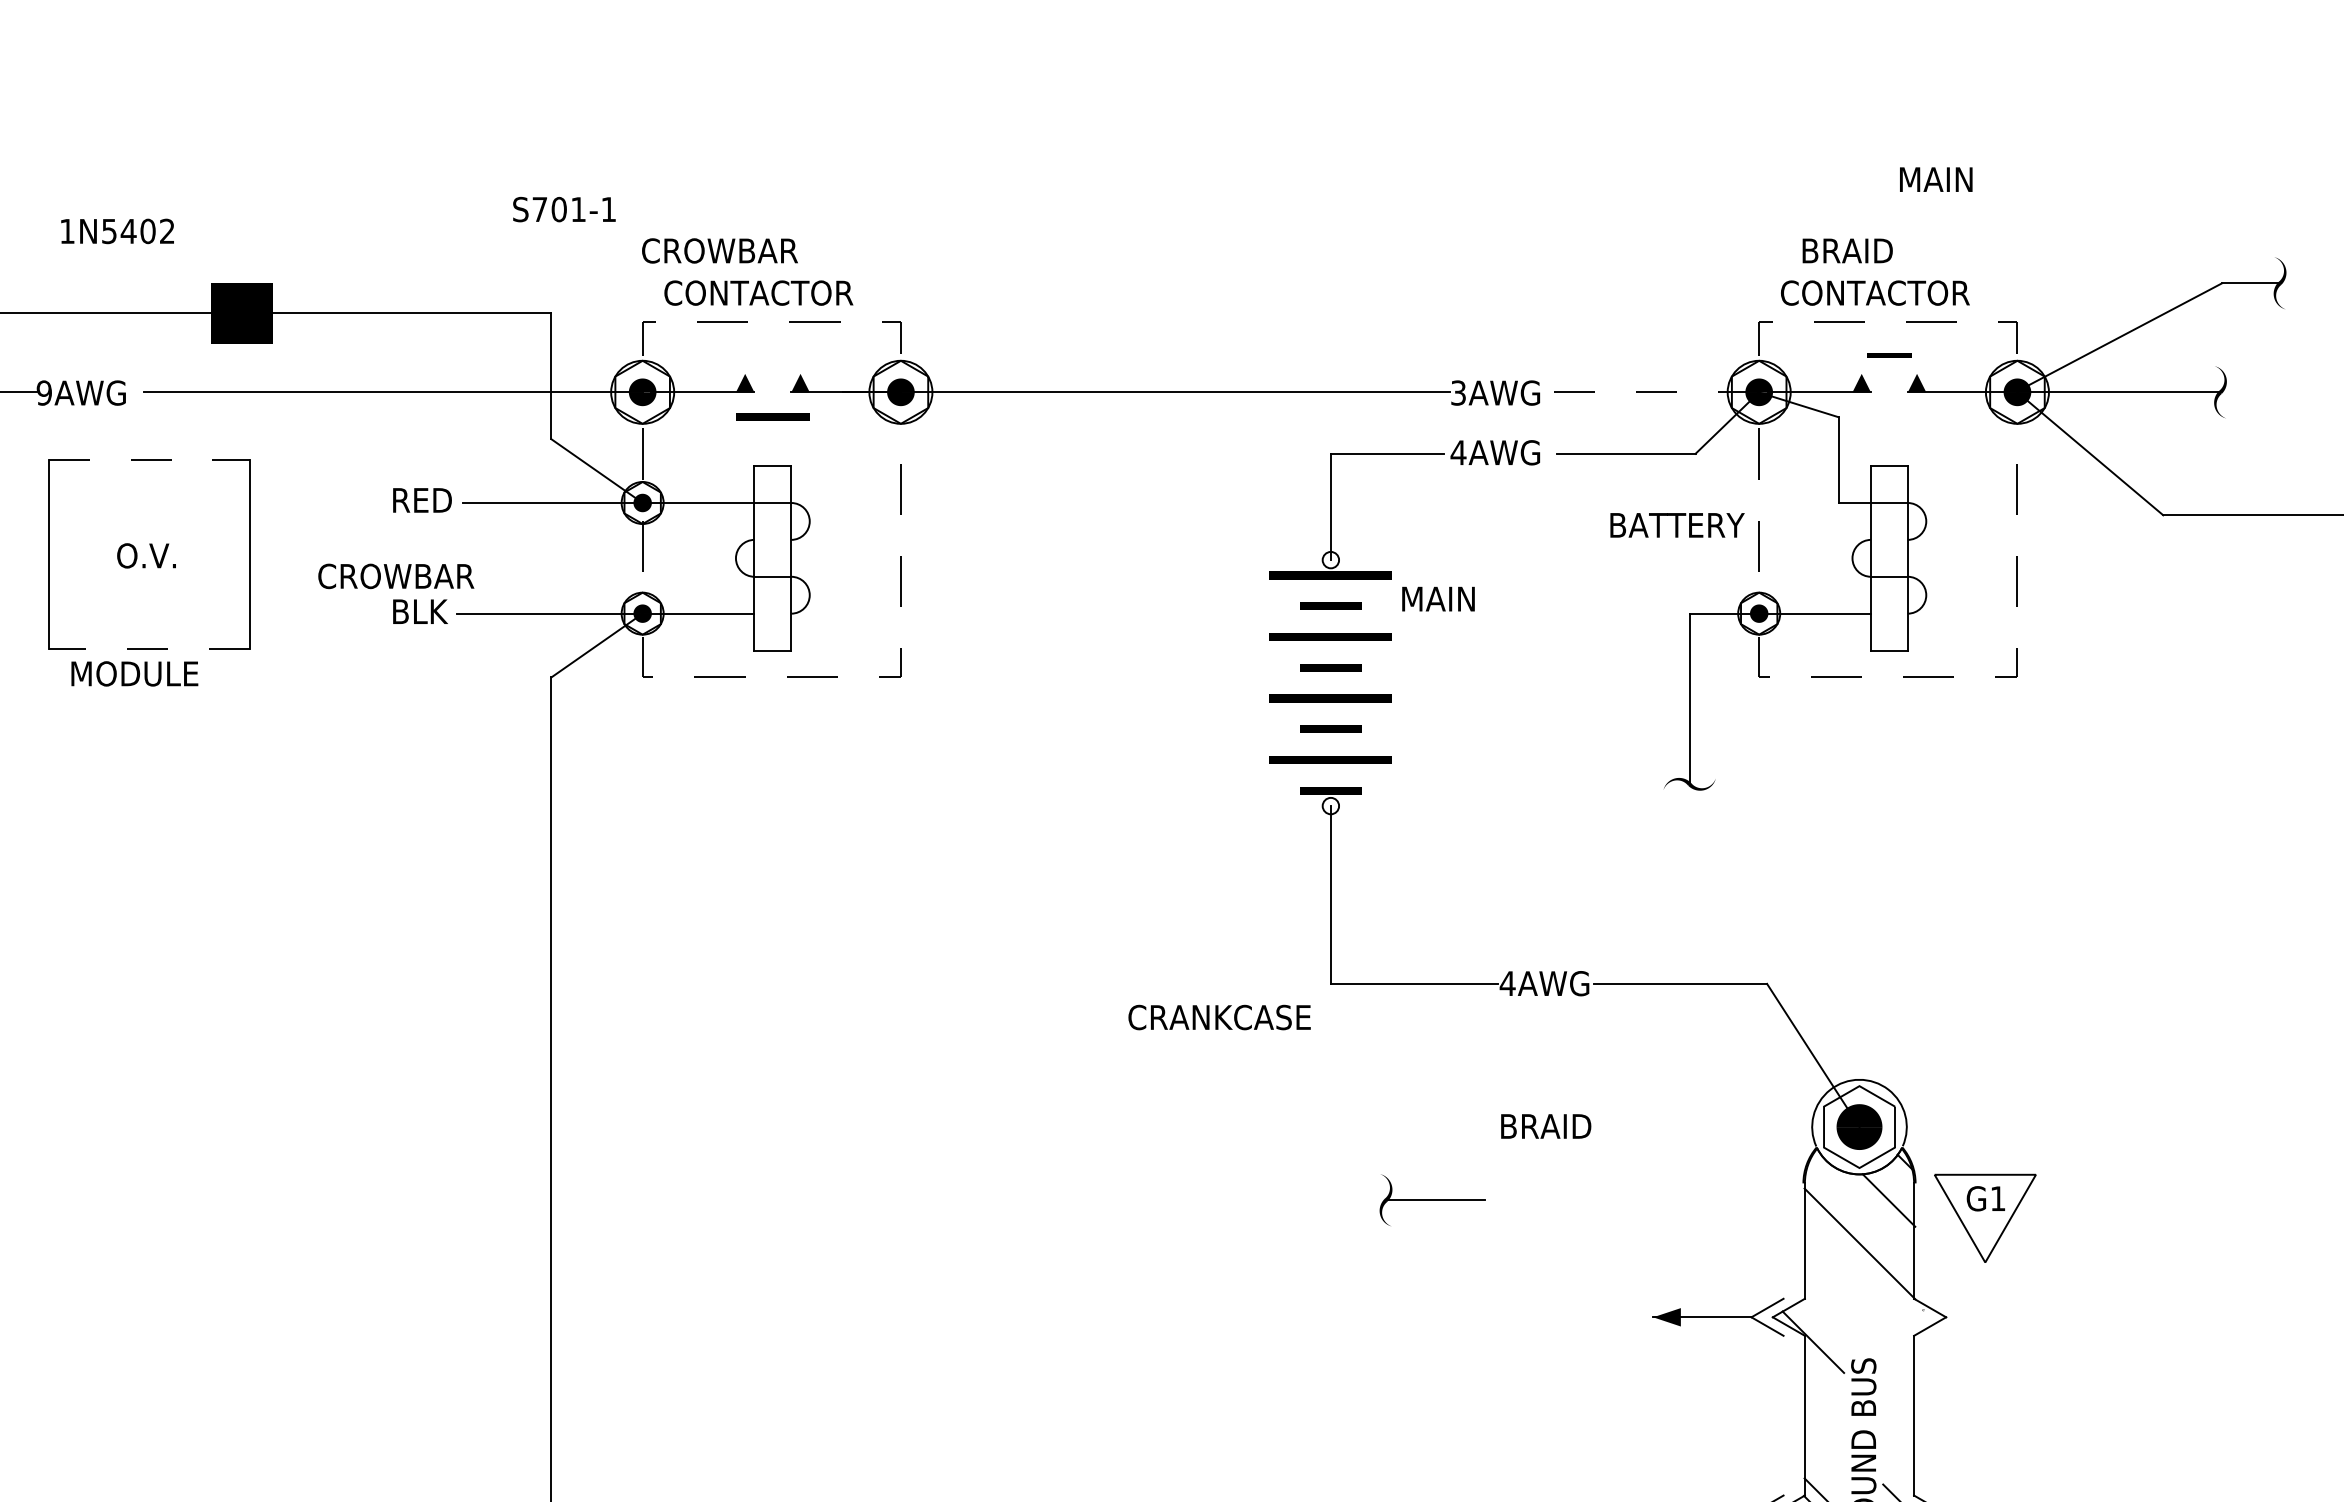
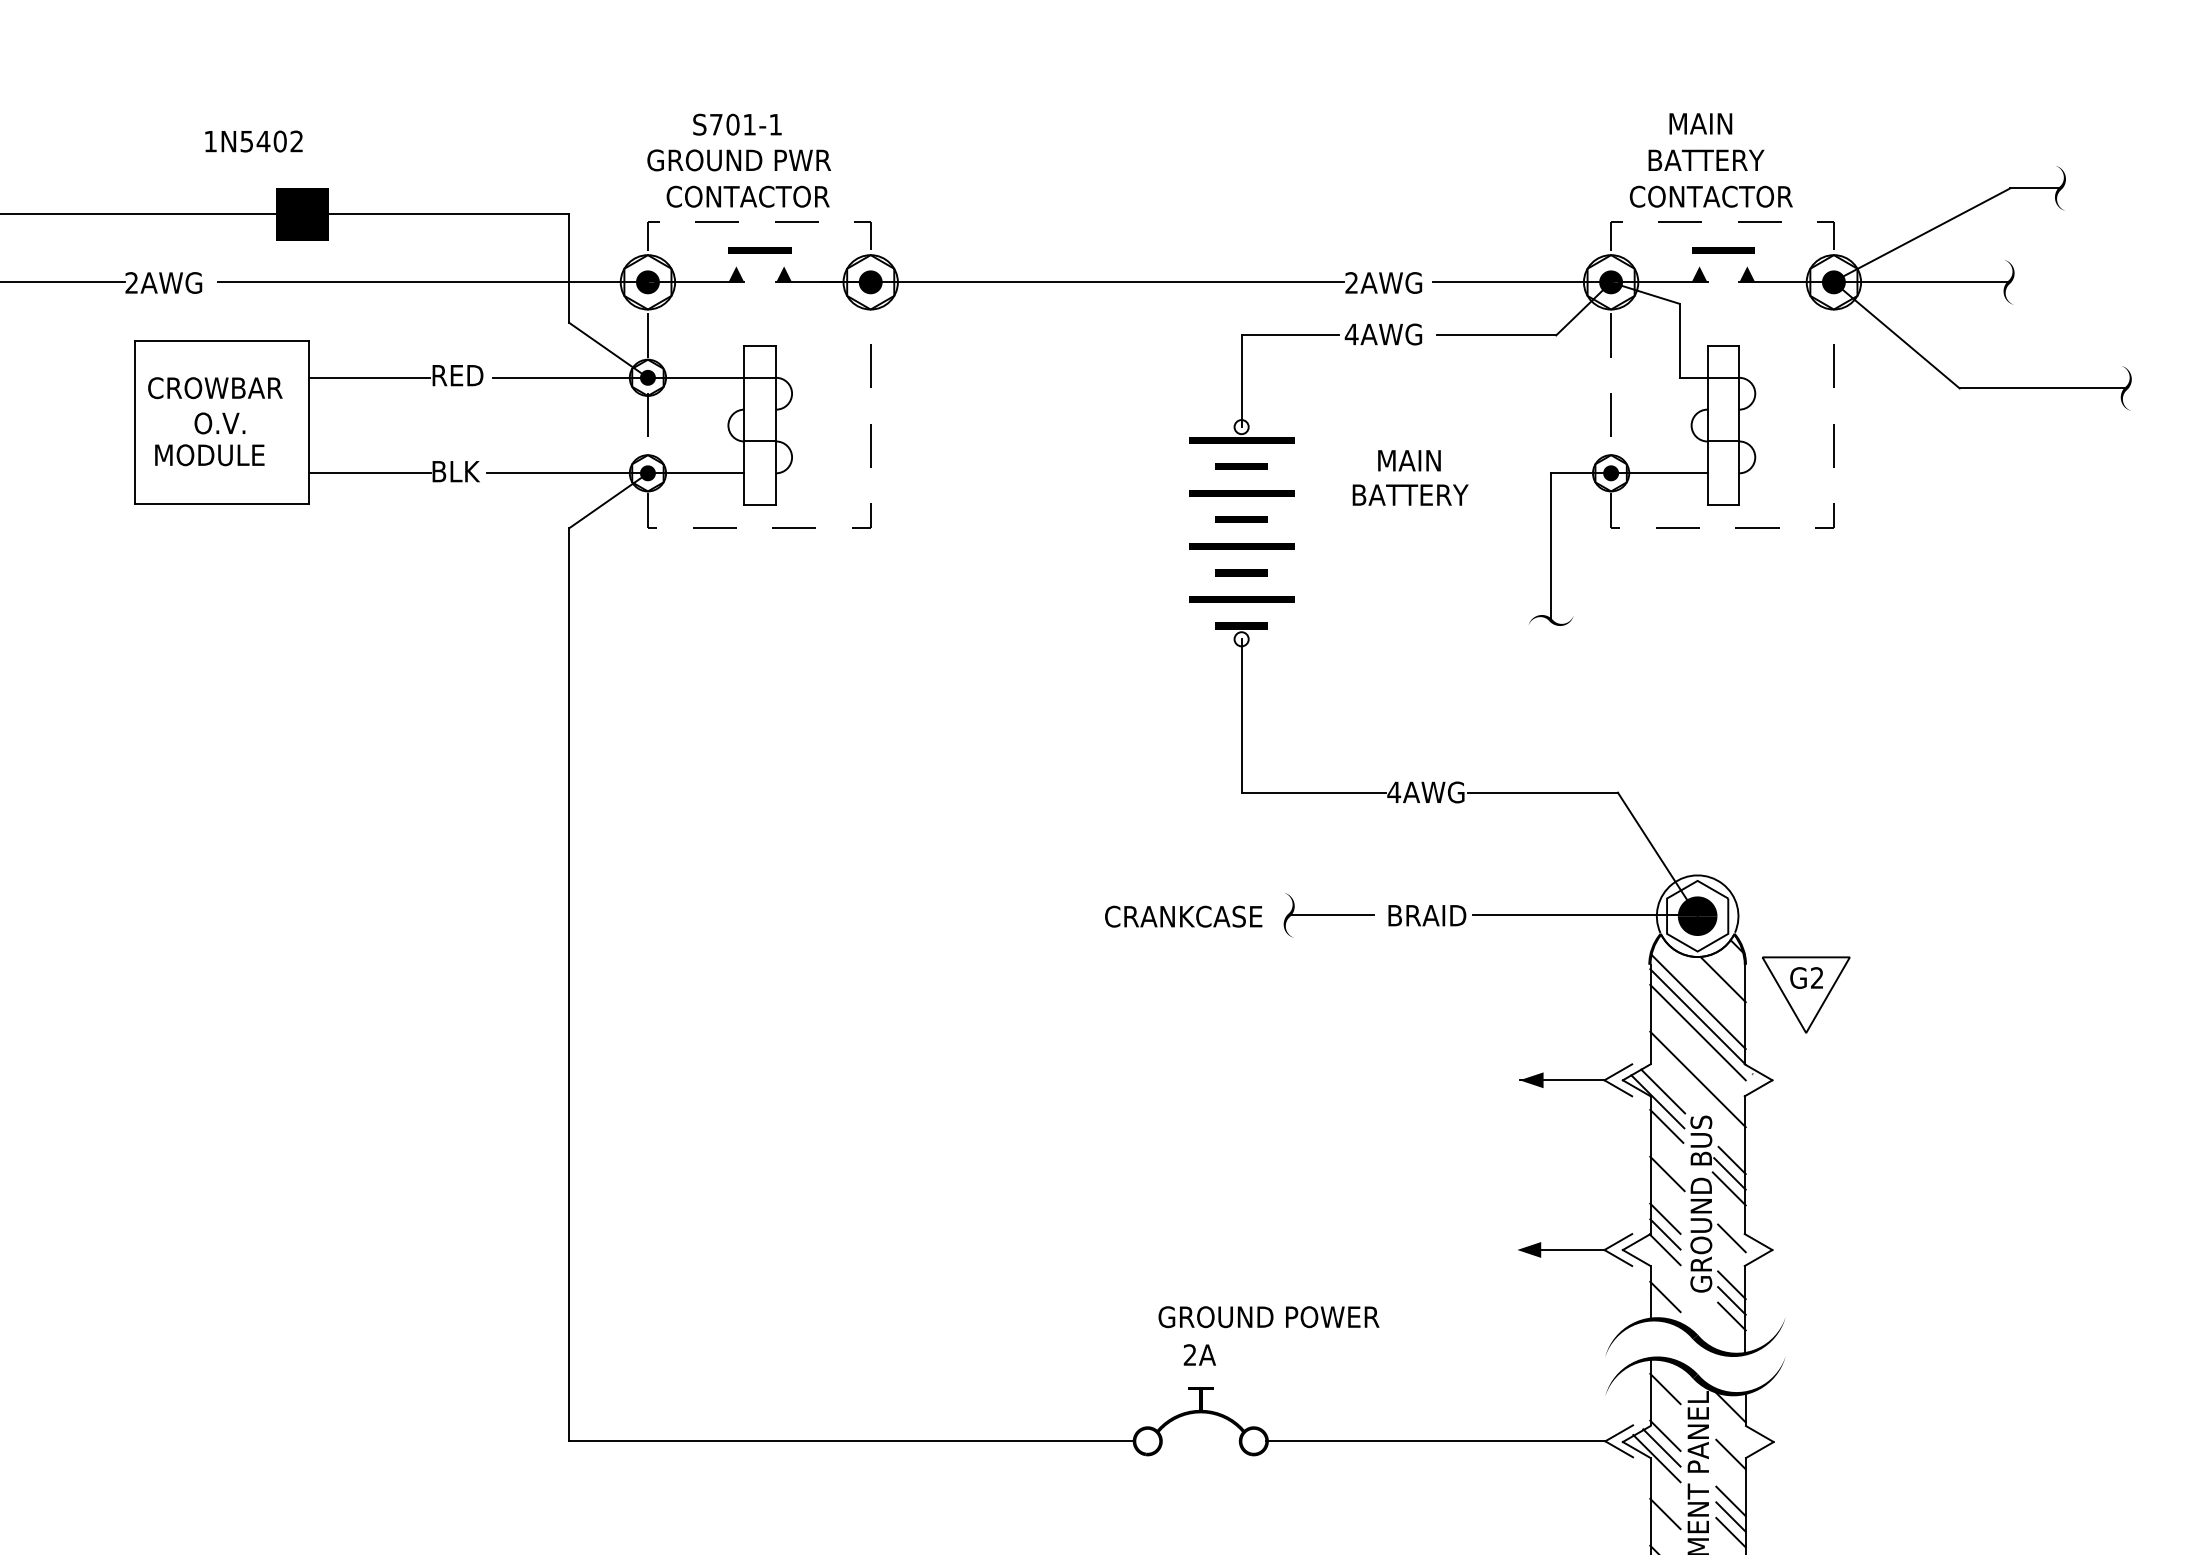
text: (1935, 179) -> (1700, 123), moved
text: (564, 209) -> (737, 124), moved
text: (117, 231) -> (253, 141), moved
text: (1879, 249) -> (1714, 159), BRAID -> BATTERY
text: (754, 251) -> (744, 160), CROWBAR -> GROUND PWR
part: (1889, 355) -> (1723, 250), size x1.67
text: (44, 392) -> (131, 282), 9AWG -> 2AWG
text: (1458, 392) -> (1351, 282), 3AWG -> 2AWG
line: (1655, 392) -> (1521, 282), dashed -> solid
part: (771, 416) -> (759, 250), moved
line: (149, 459) -> (222, 340), dashed -> solid
line: (319, 502) -> (369, 377), added
text: (1677, 524) -> (1410, 494), moved
text: (396, 576) -> (215, 388), moved
text: (1438, 598) -> (1409, 460), moved
line: (321, 613) -> (370, 473), added
line: (149, 648) -> (222, 503), dashed -> solid
text: (134, 674) -> (209, 455), moved
text: (1219, 1017) -> (1183, 916), moved
line: (1722, 1126) -> (1579, 915), added
text: (1998, 1198) -> (1817, 977), G1 -> G2
part: (1431, 1200) -> (1328, 915), moved
line: (1860, 1225) -> (1698, 1001), added
line: (1859, 1261) -> (1697, 1032), added
line: (1859, 1316) -> (1697, 1079), added
line: (1819, 1330) -> (1663, 1091), added
line: (1823, 1369) -> (1666, 1125), added
line: (1898, 1410) -> (1731, 1160), added
line: (1824, 1425) -> (1667, 1173), added
line: (1896, 1425) -> (1729, 1173), added
line: (1895, 1442) -> (1728, 1188), added
line: (1822, 1477) -> (1665, 1218), added

